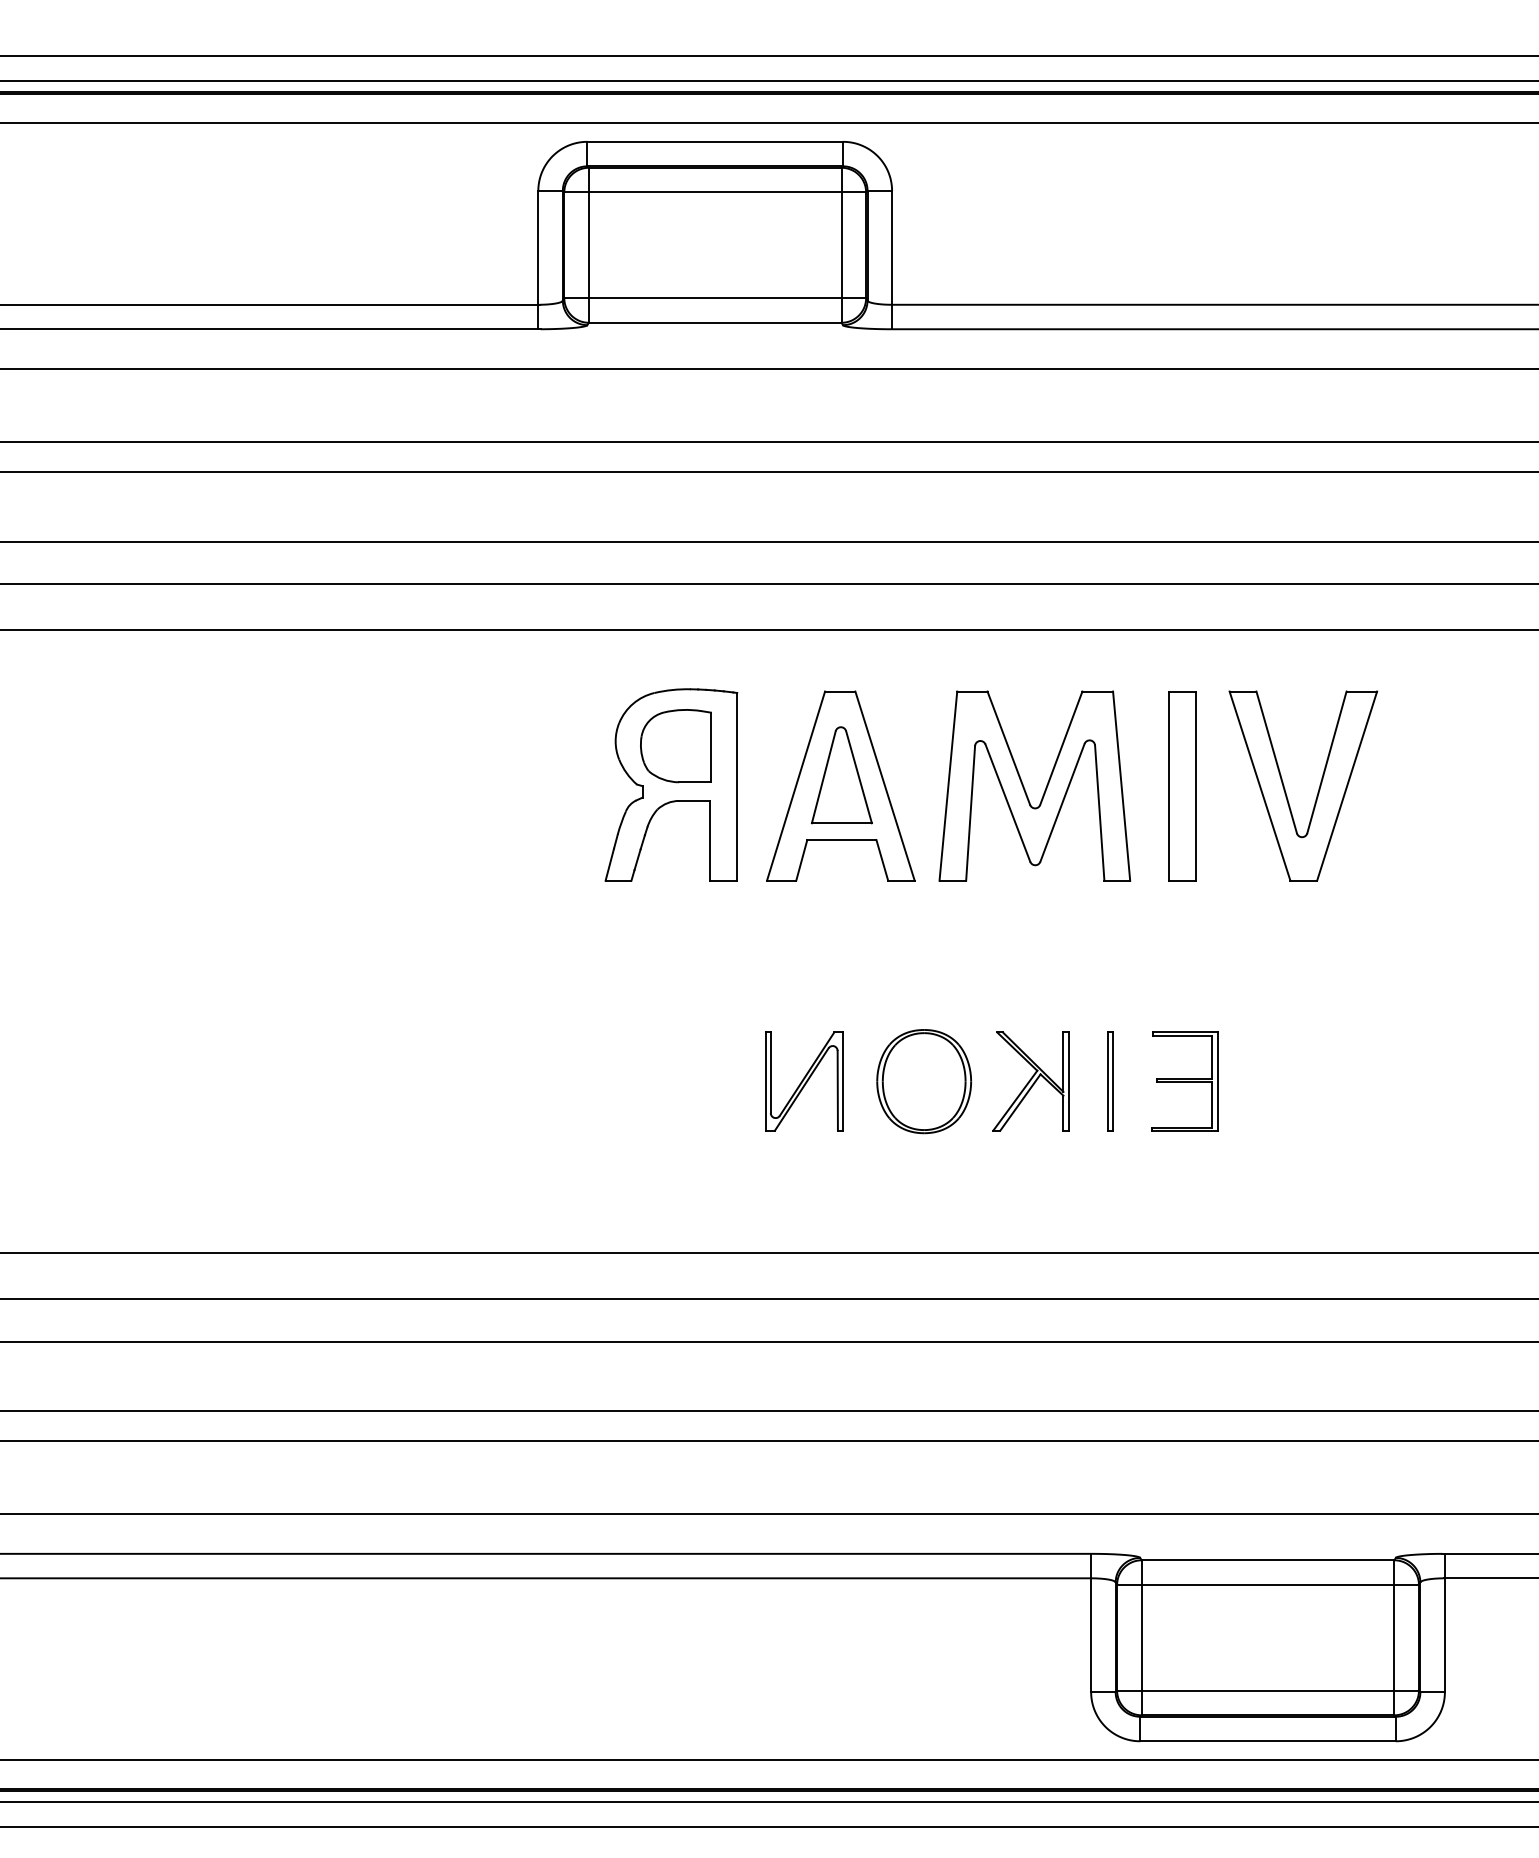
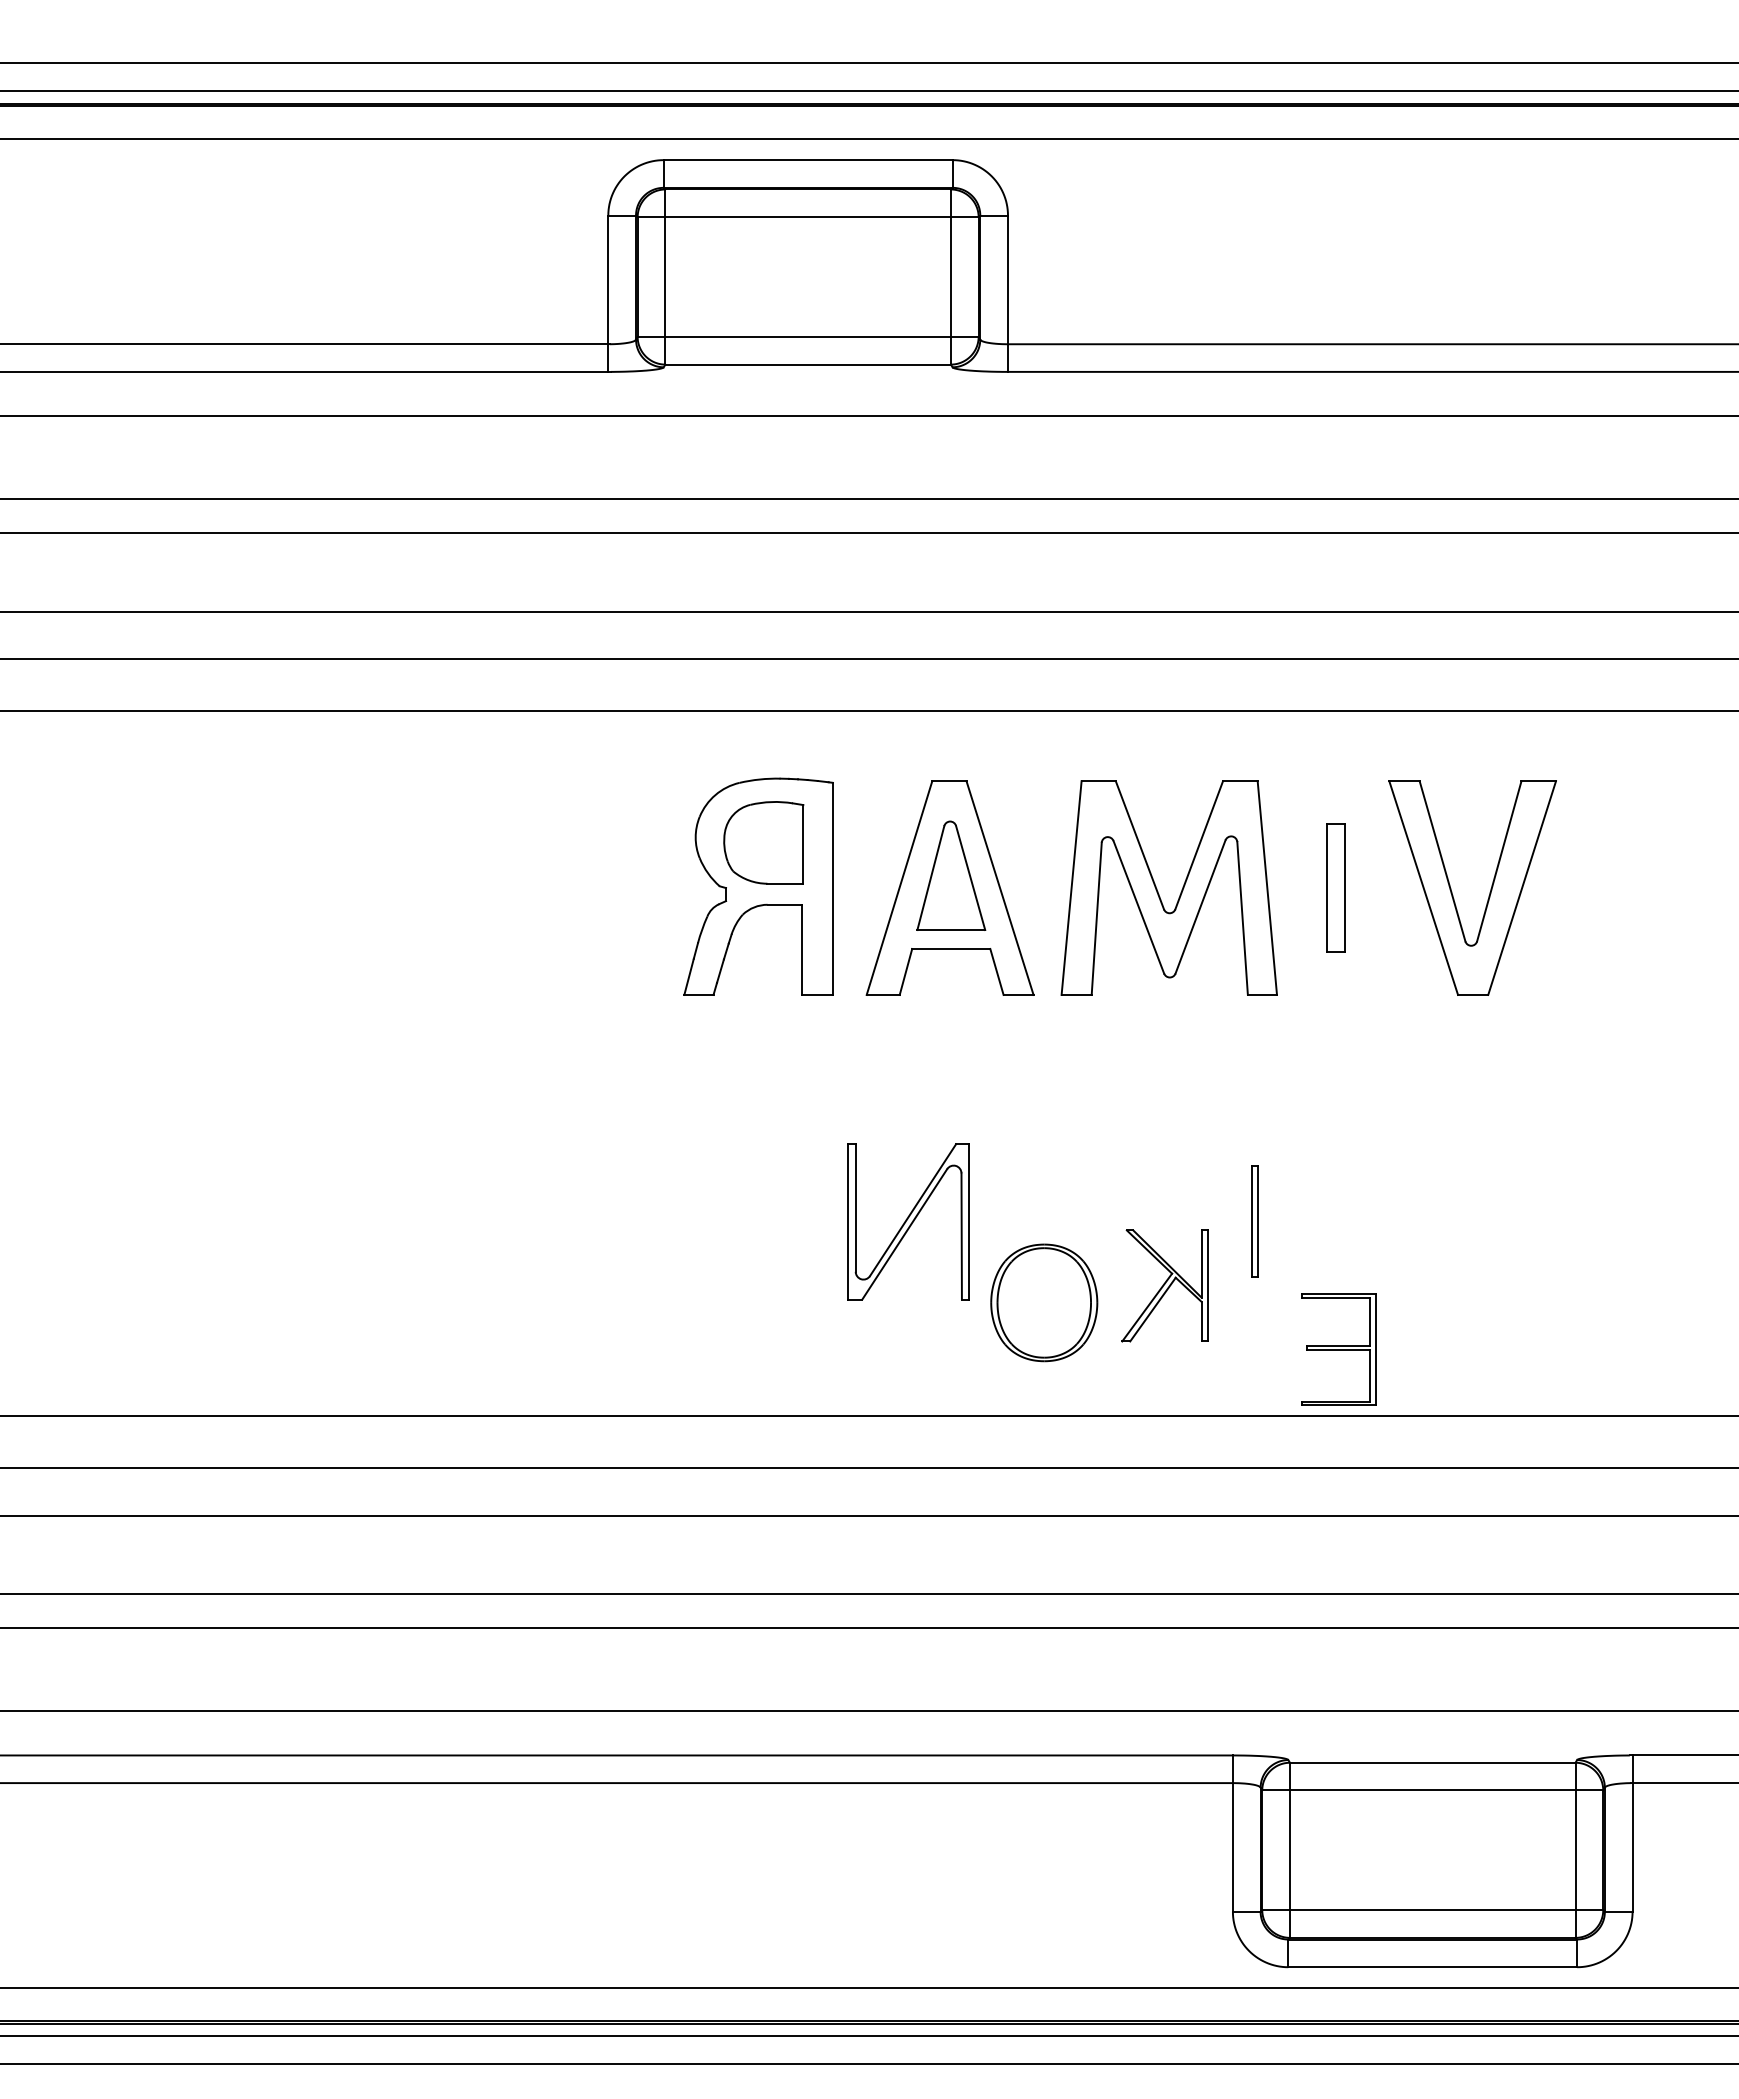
part: (1181, 785) -> (1335, 887), size x0.6
part: (804, 1081) -> (908, 1221), size x1.4
part: (924, 1081) -> (1044, 1302), moved
part: (1030, 1081) -> (1164, 1285), moved
part: (1184, 1081) -> (1338, 1349), moved

